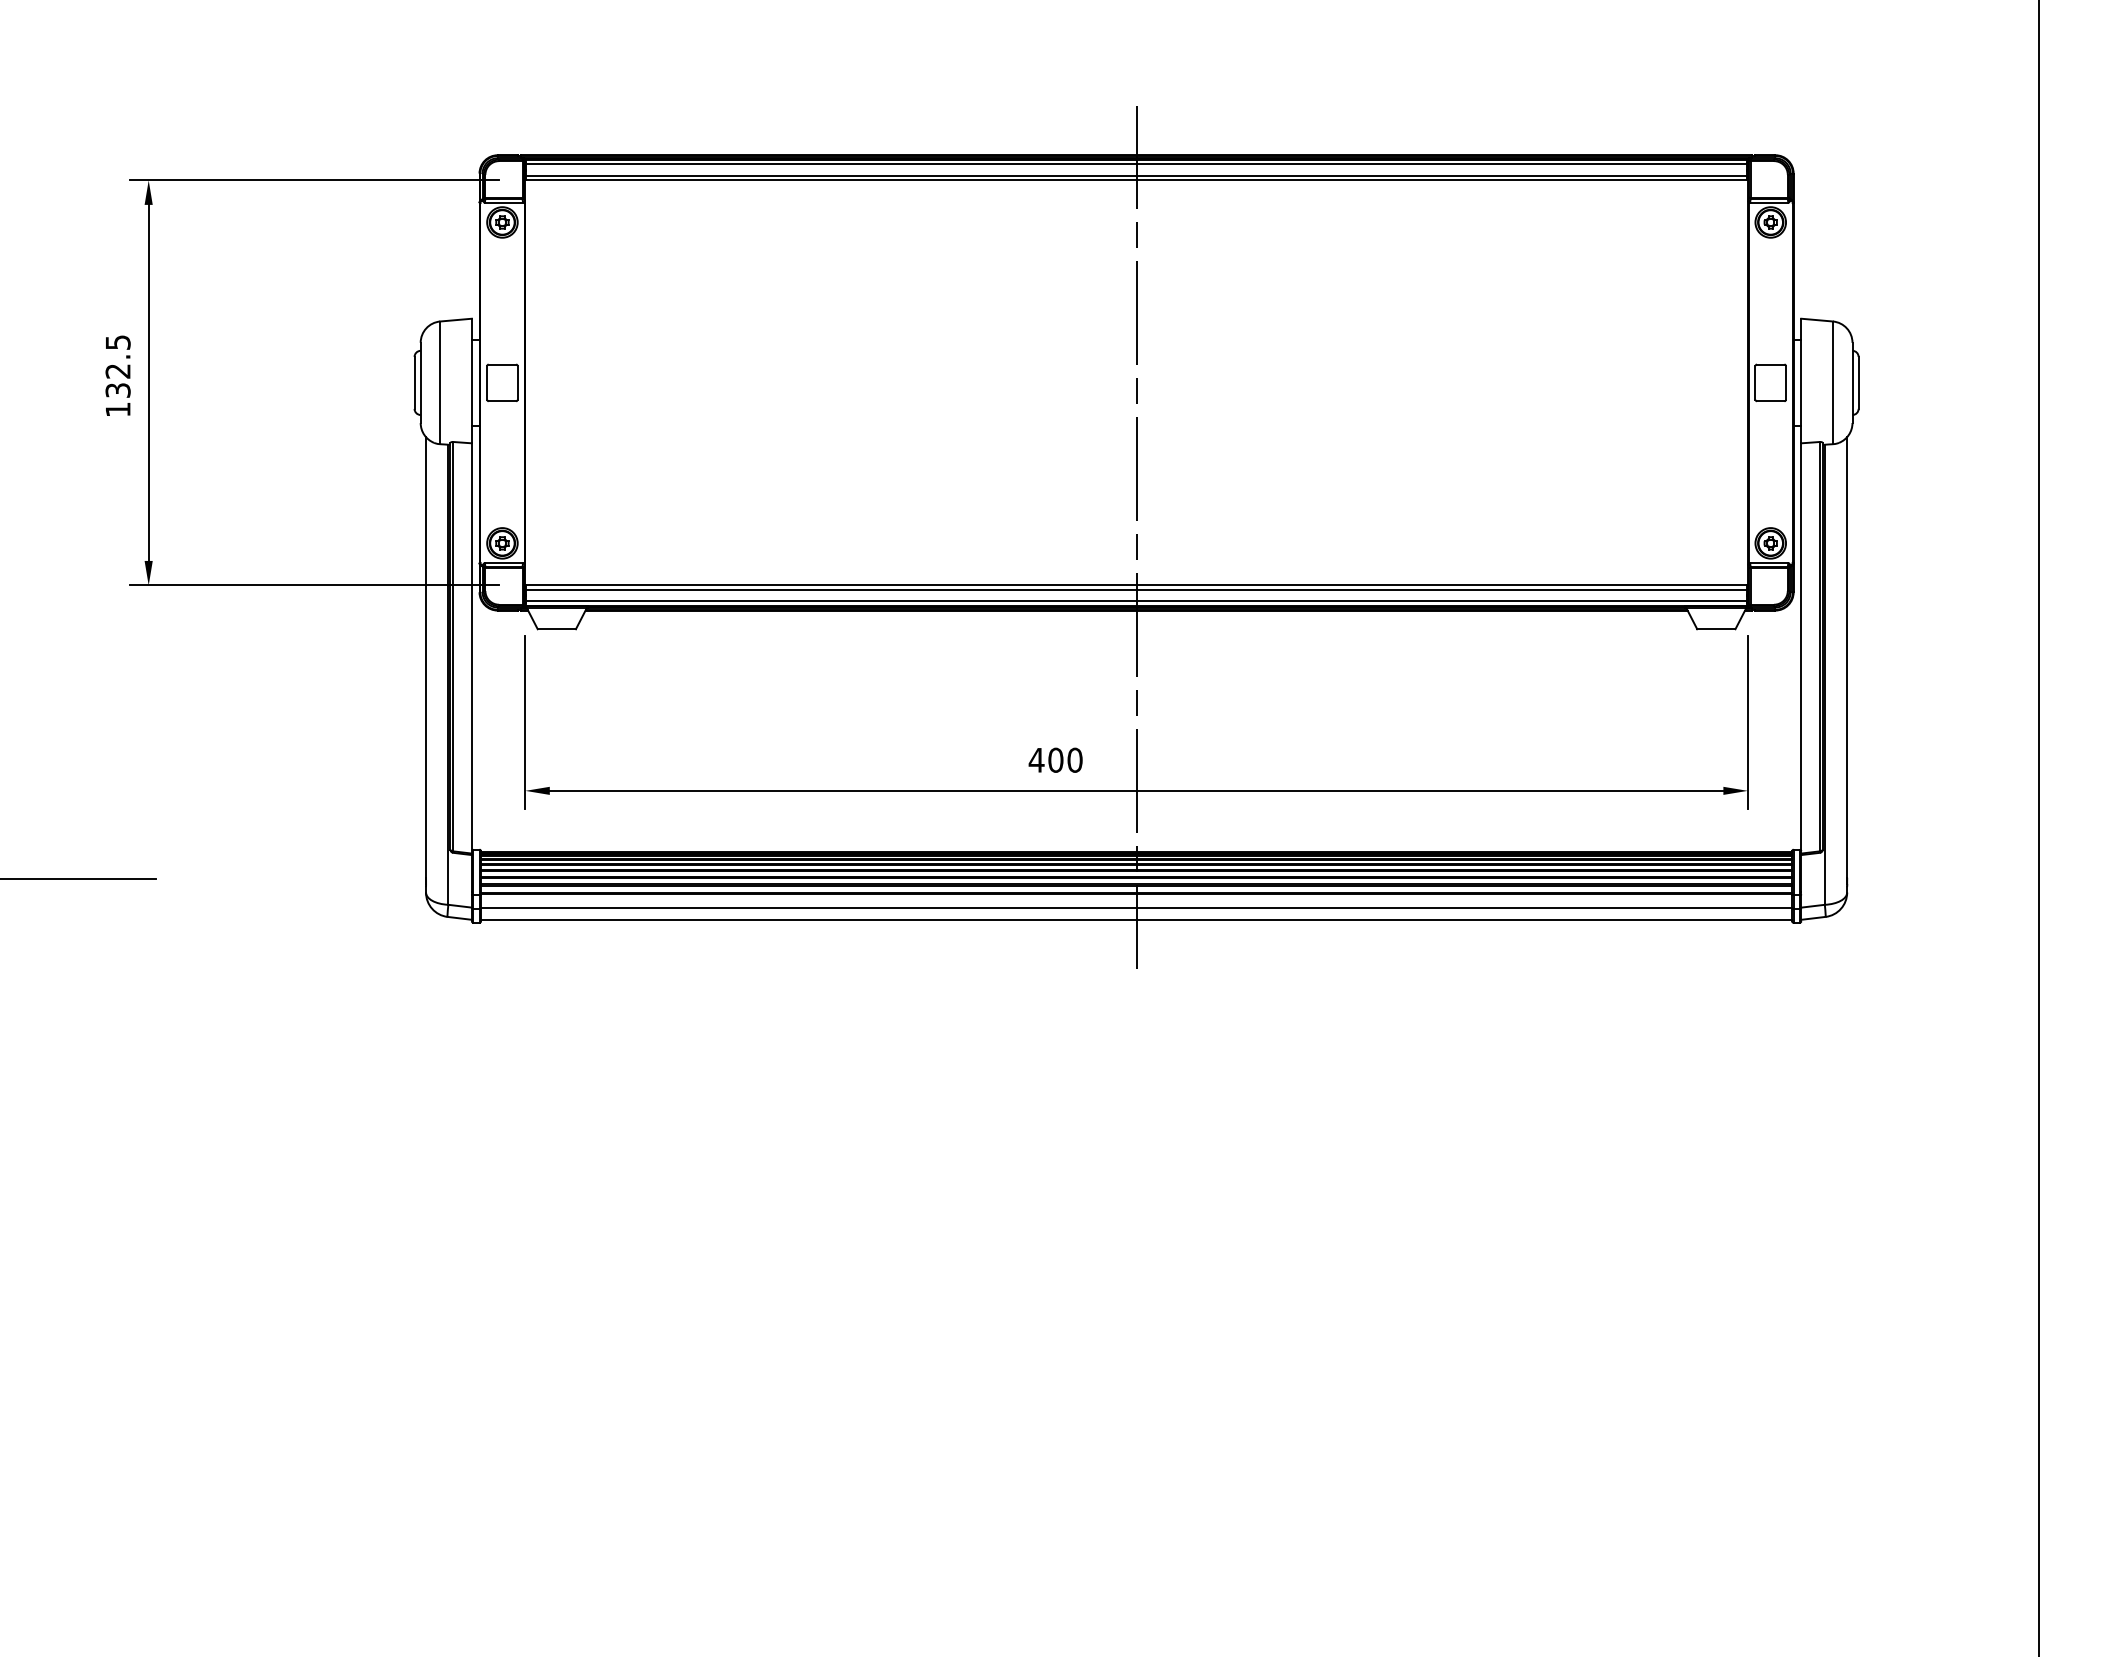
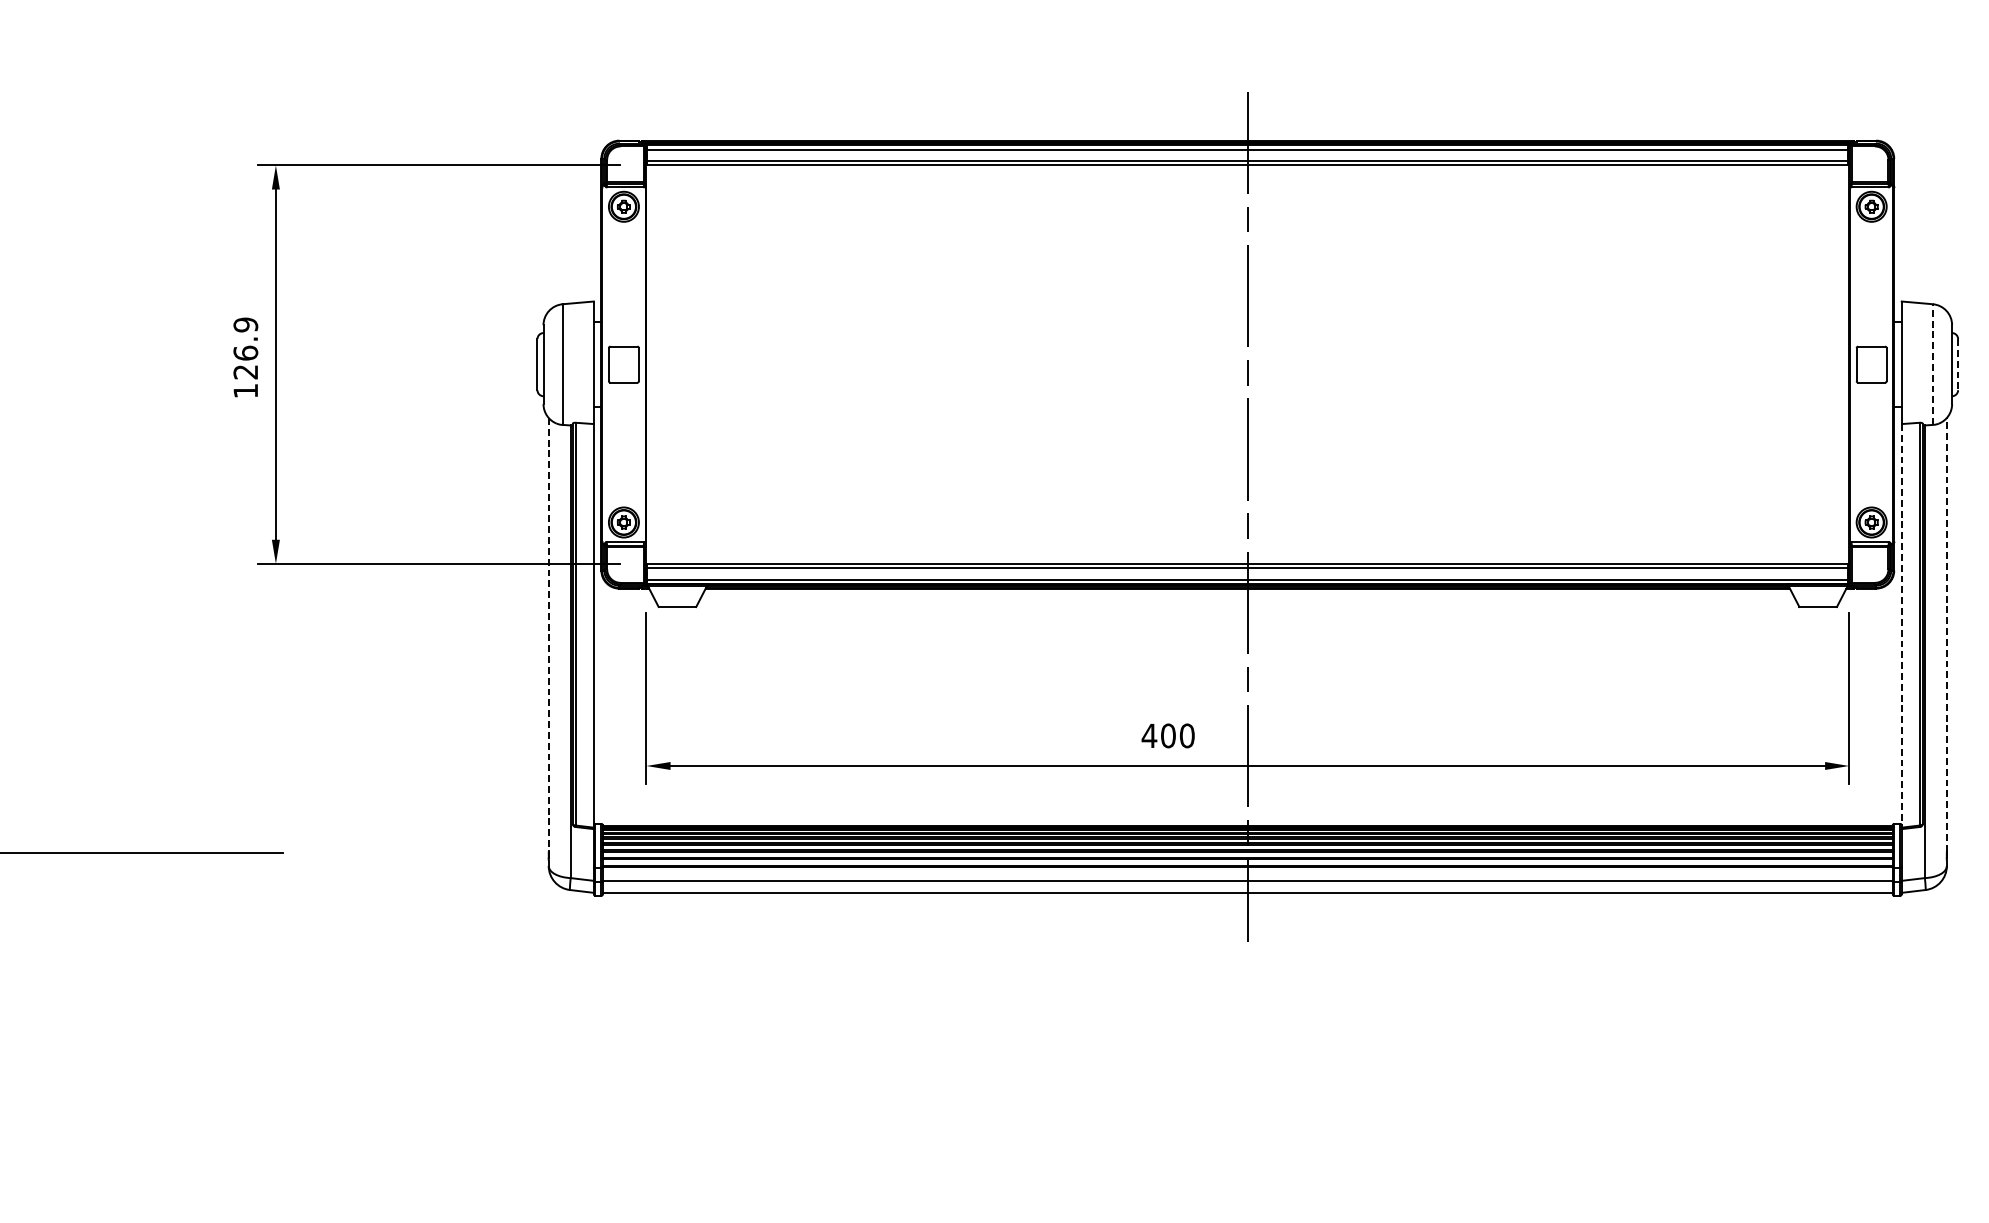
text: (117, 366) -> (245, 348), 132.5 -> 126.9
line: (1832, 382) -> (1932, 364), solid -> dashed
line: (1858, 382) -> (1958, 364), solid -> dashed
line: (1801, 648) -> (1901, 625), solid -> dashed
line: (1847, 656) -> (1947, 633), solid -> dashed
line: (426, 657) -> (549, 634), solid -> dashed

